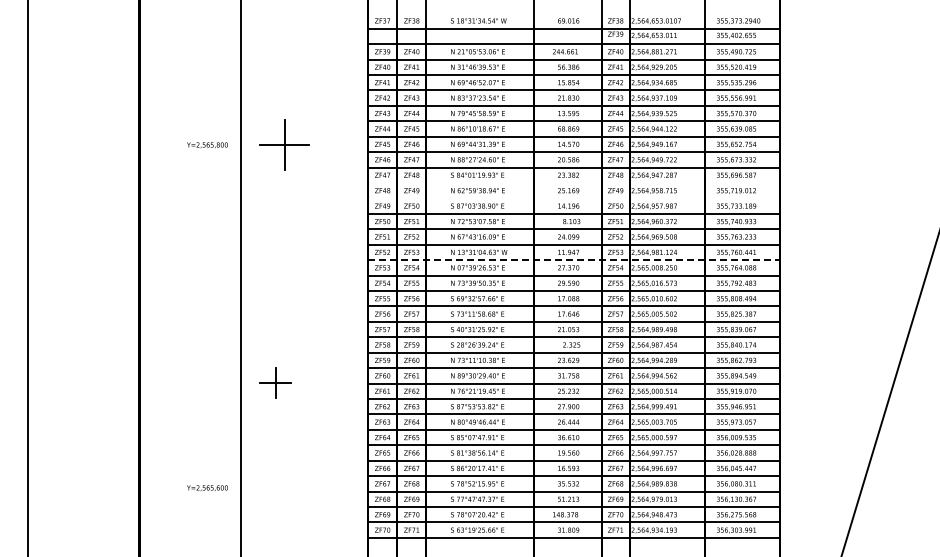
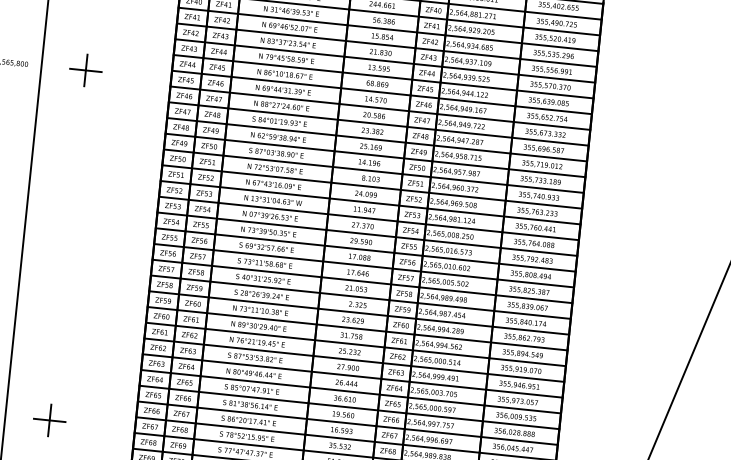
part: (284, 144) -> (85, 69), size x0.62
line: (573, 182) -> (376, 139), added
line: (573, 198) -> (375, 155), added
line: (573, 260) -> (368, 218), dashed -> solid
part: (275, 382) -> (49, 419), moved

